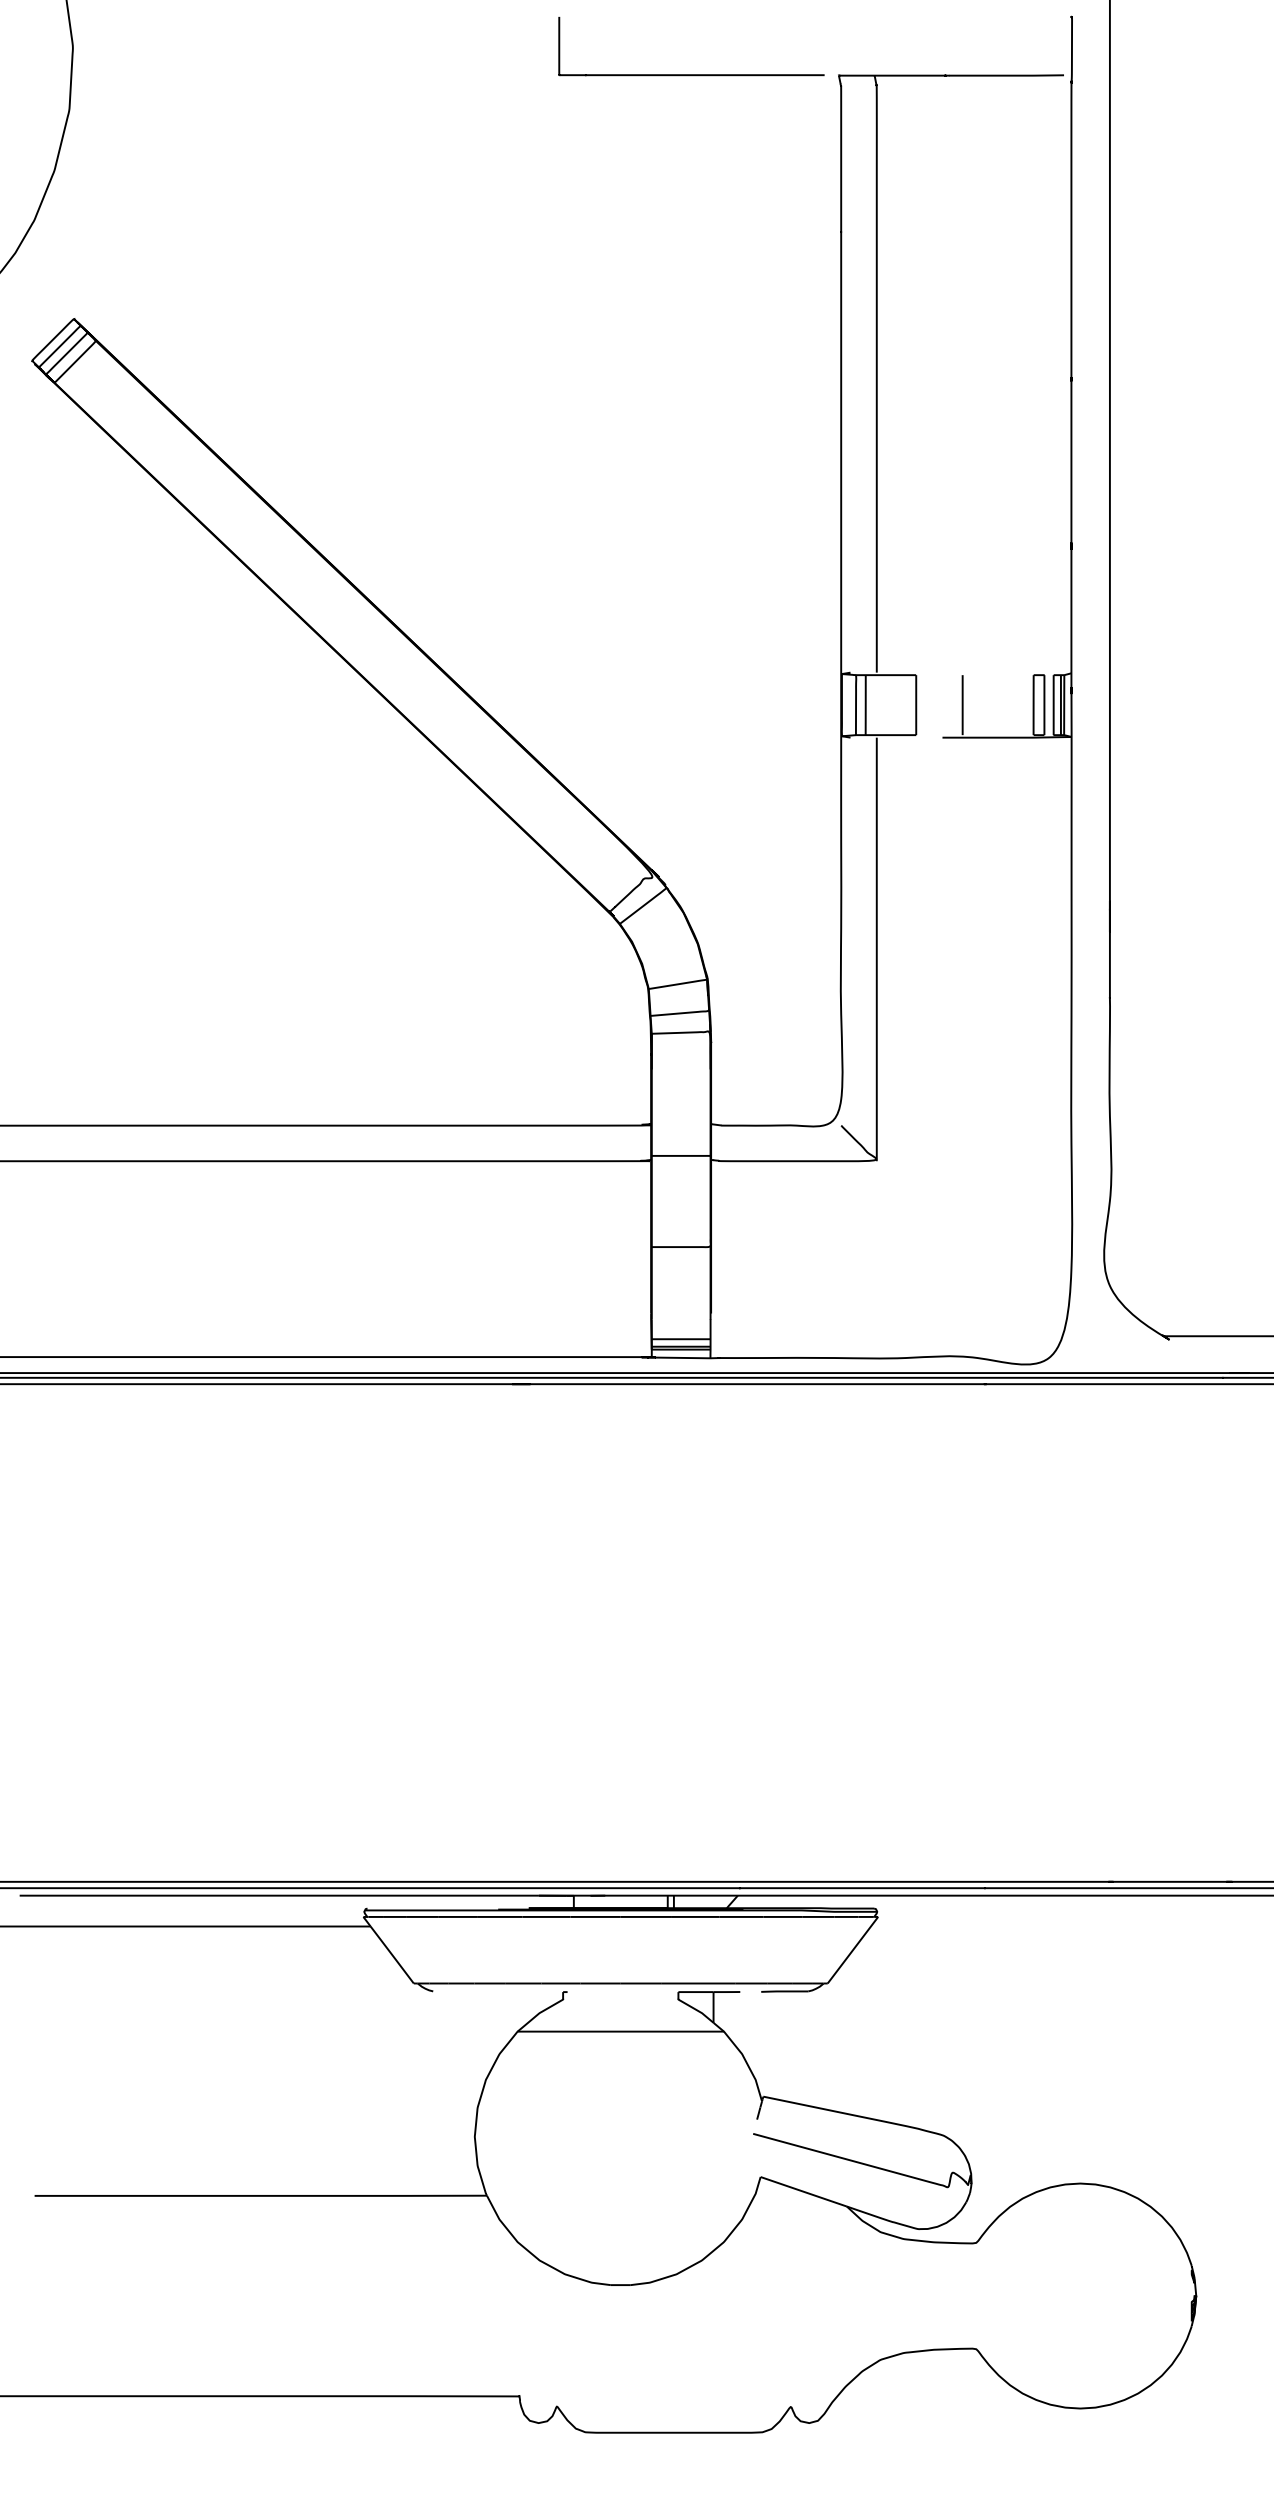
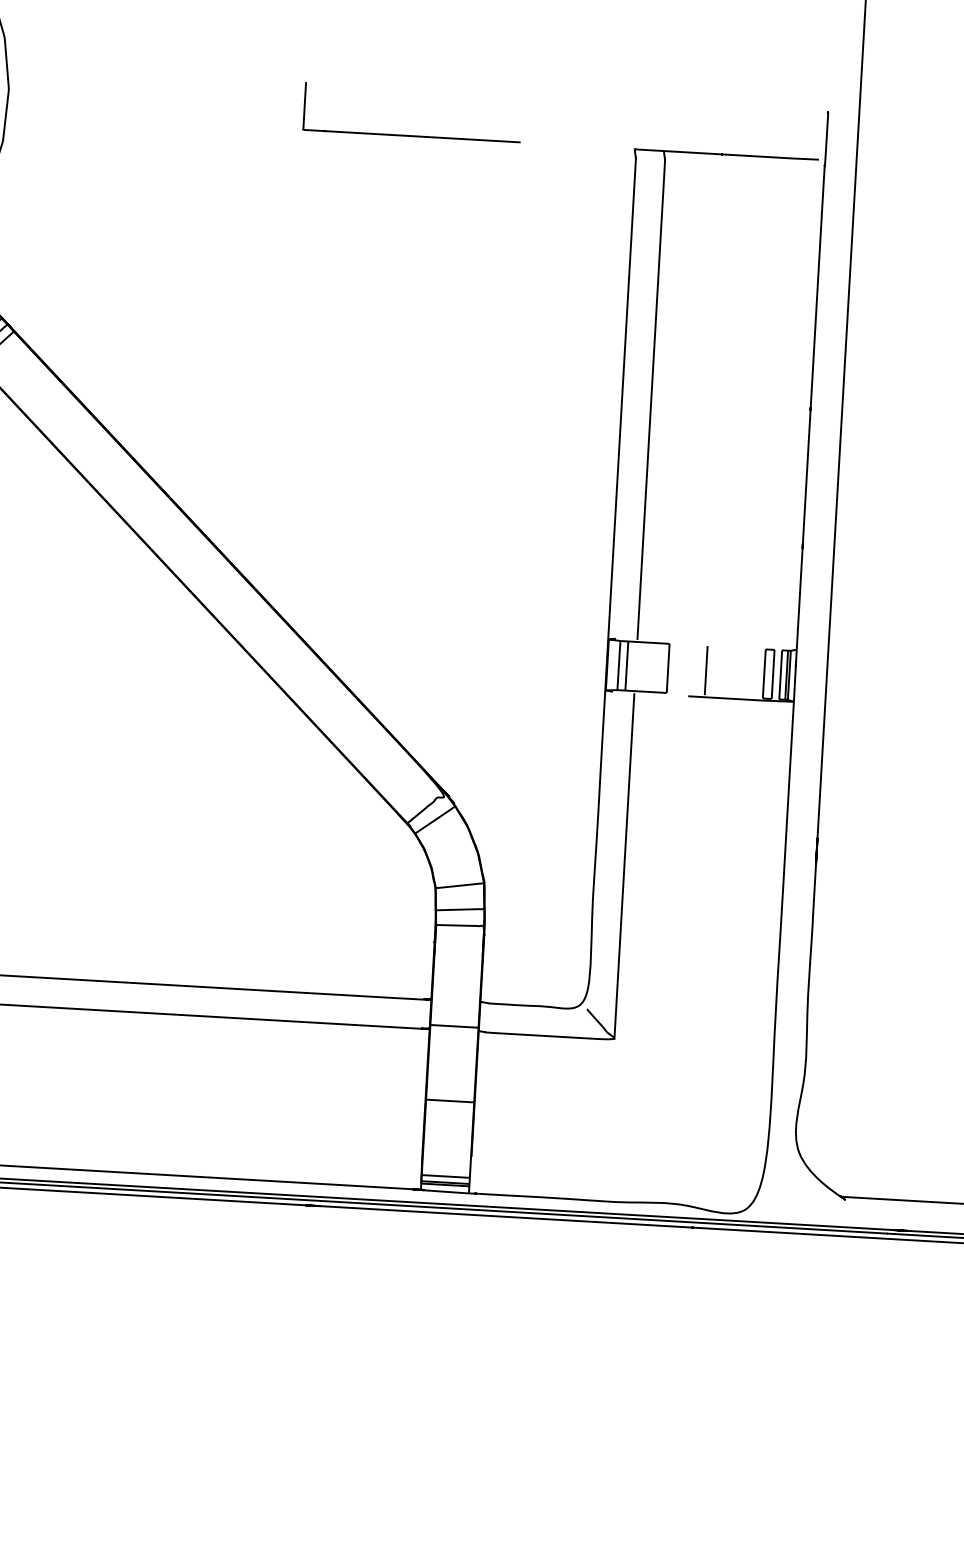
curve: (691, 74) -> (411, 135), moved

